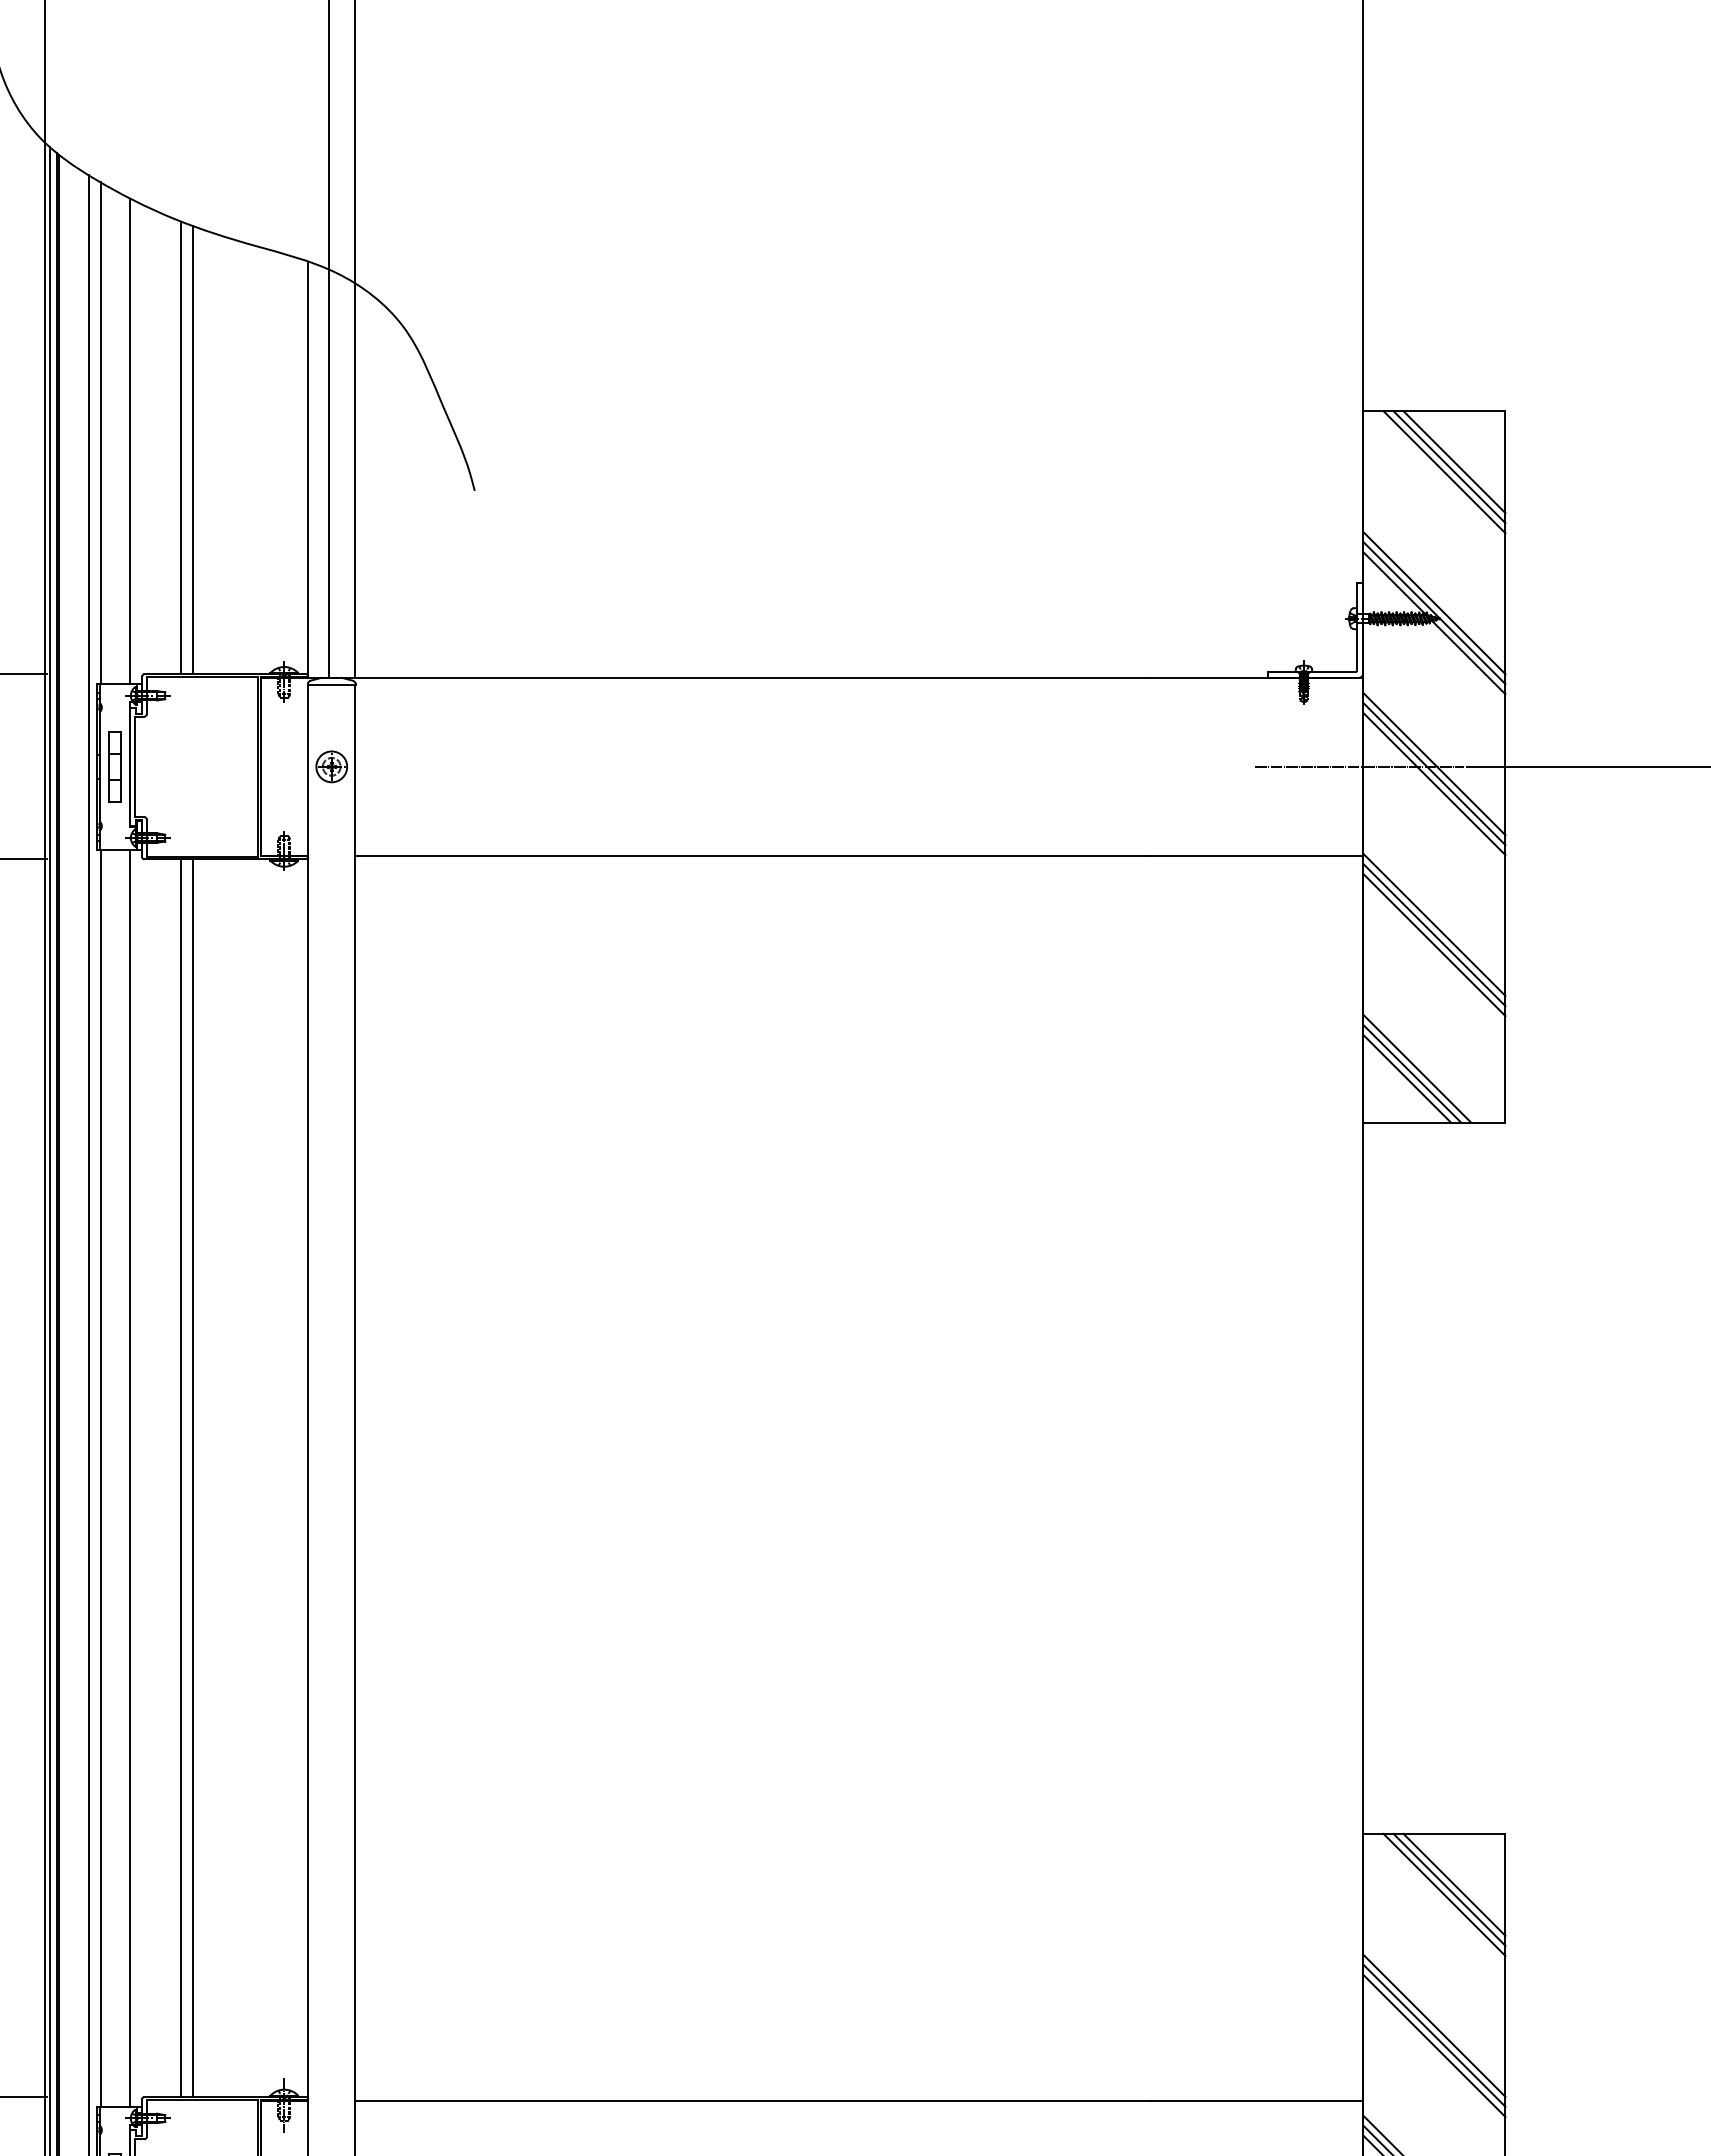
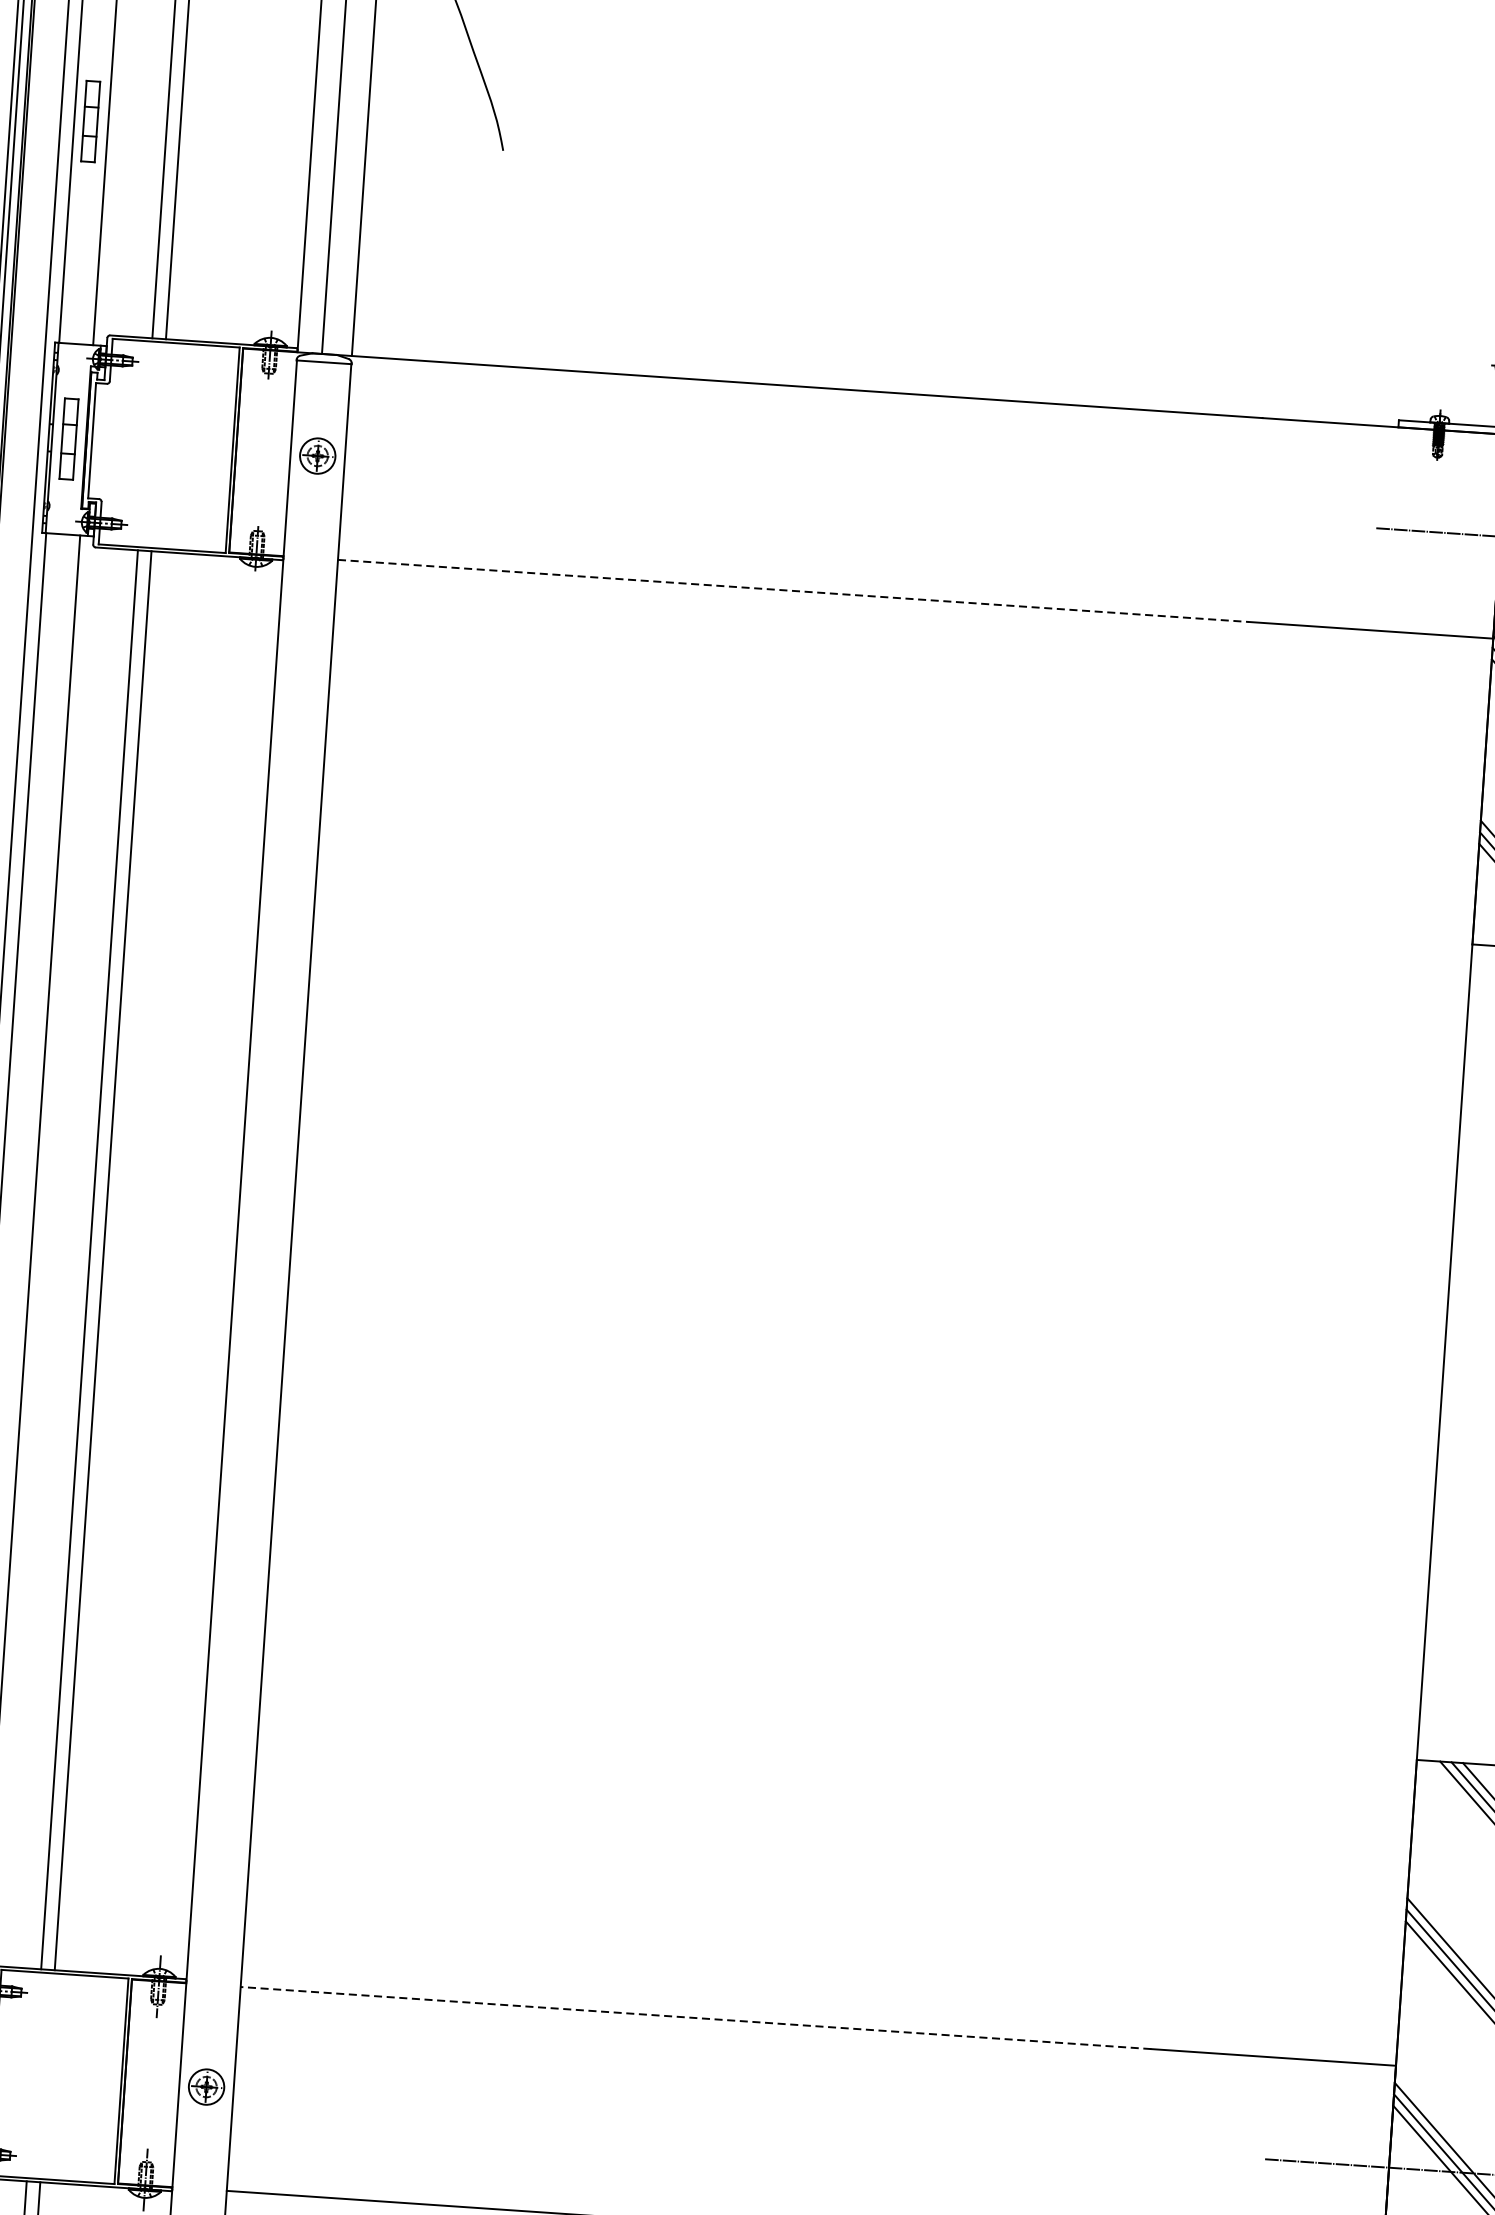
part: (114, 489) -> (90, 121), added
line: (753, 855) -> (794, 590), solid -> dashed
line: (752, 2100) -> (695, 2017), solid -> dashed

